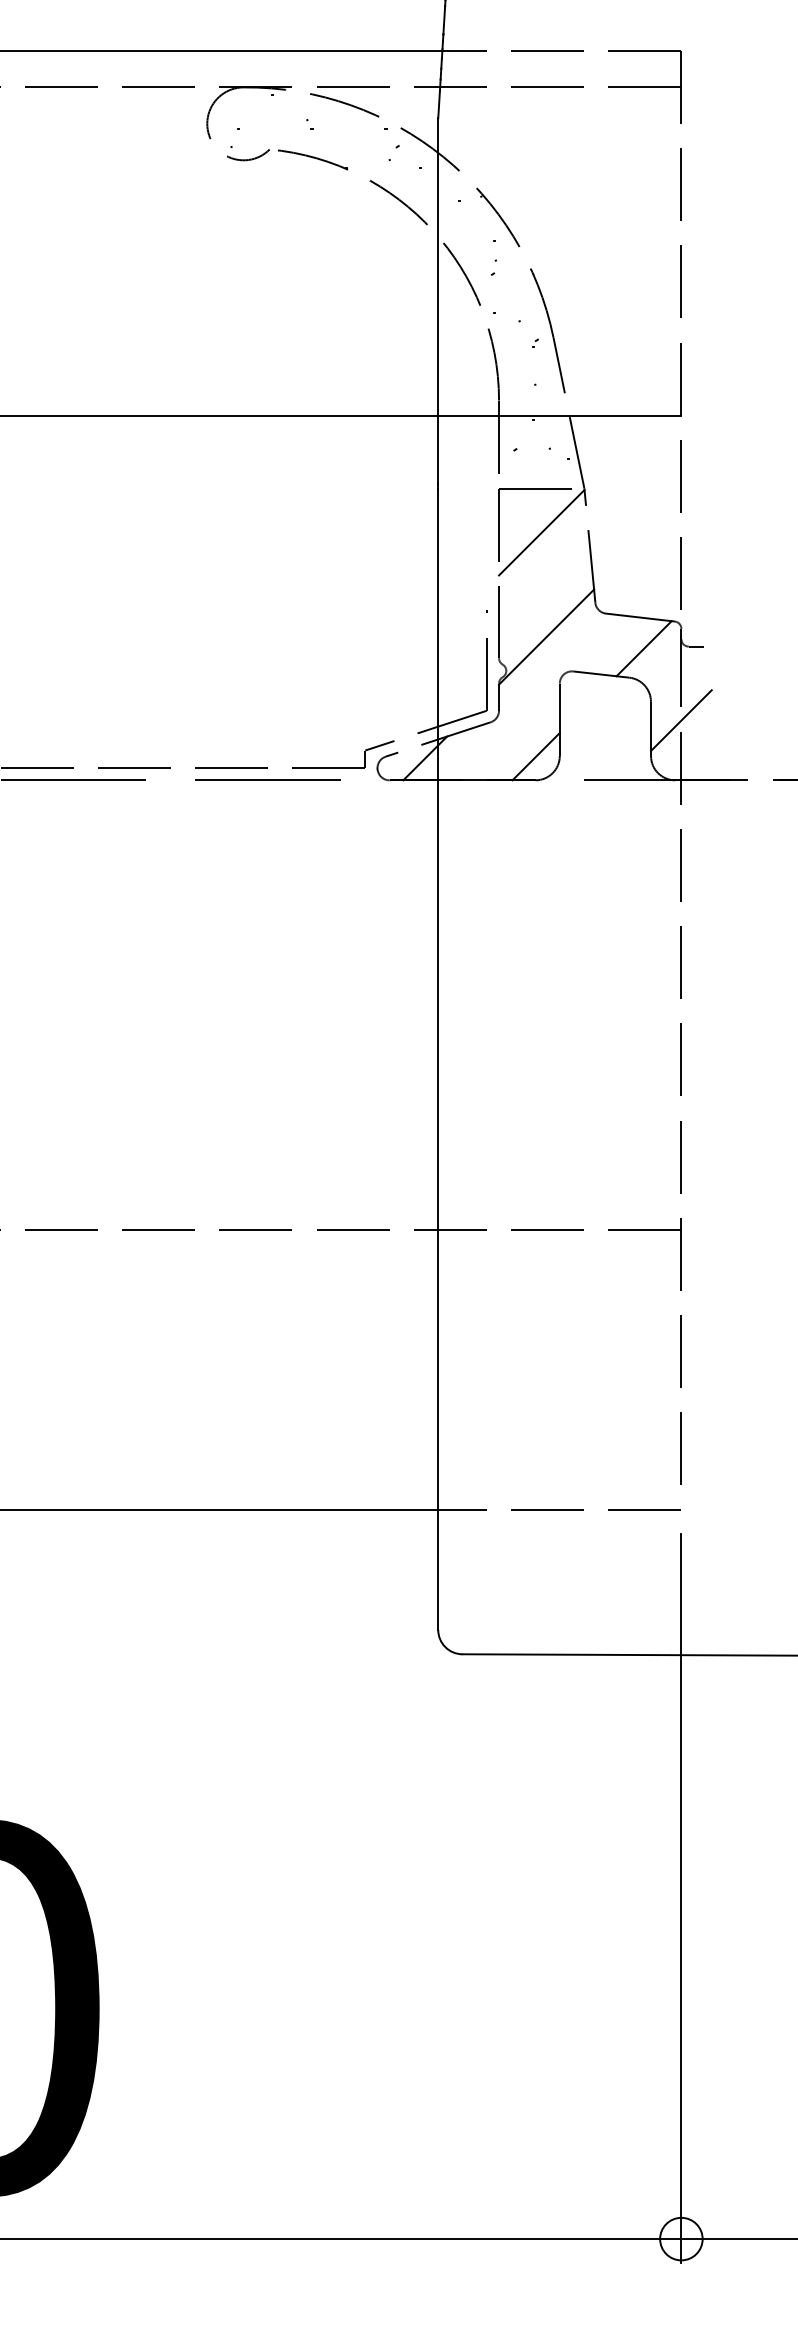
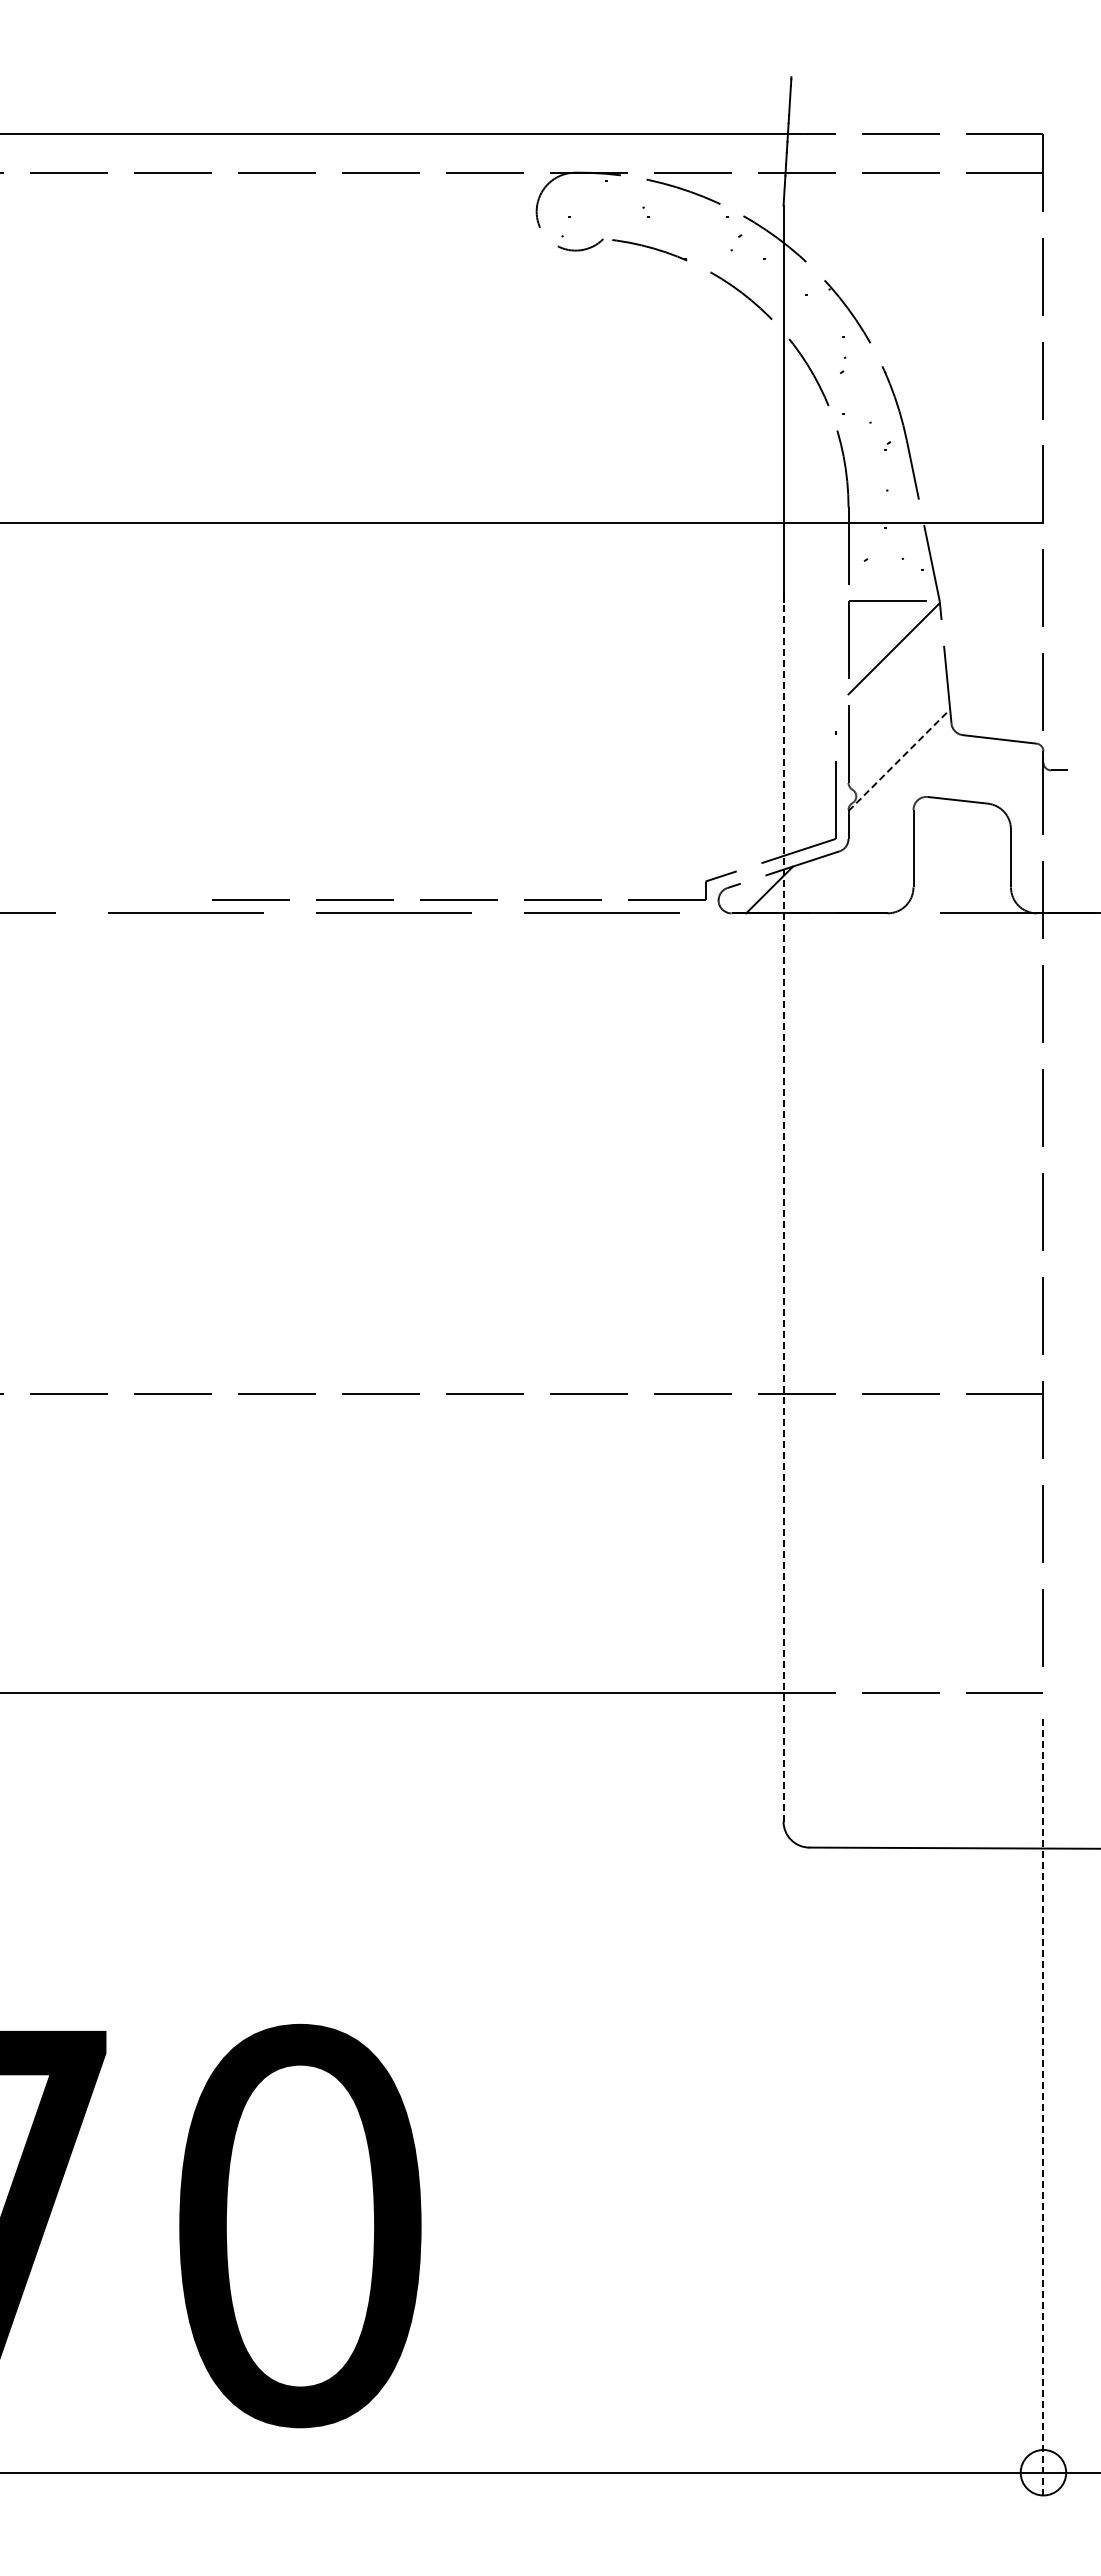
line: (546, 637) -> (899, 760), solid -> dashed
line: (644, 648) -> (1003, 772), removed
line: (680, 720) -> (1042, 849), removed
line: (535, 756) -> (887, 887), removed
line: (438, 1059) -> (783, 1211), solid -> dashed
line: (681, 1898) -> (1043, 2108), solid -> dashed

